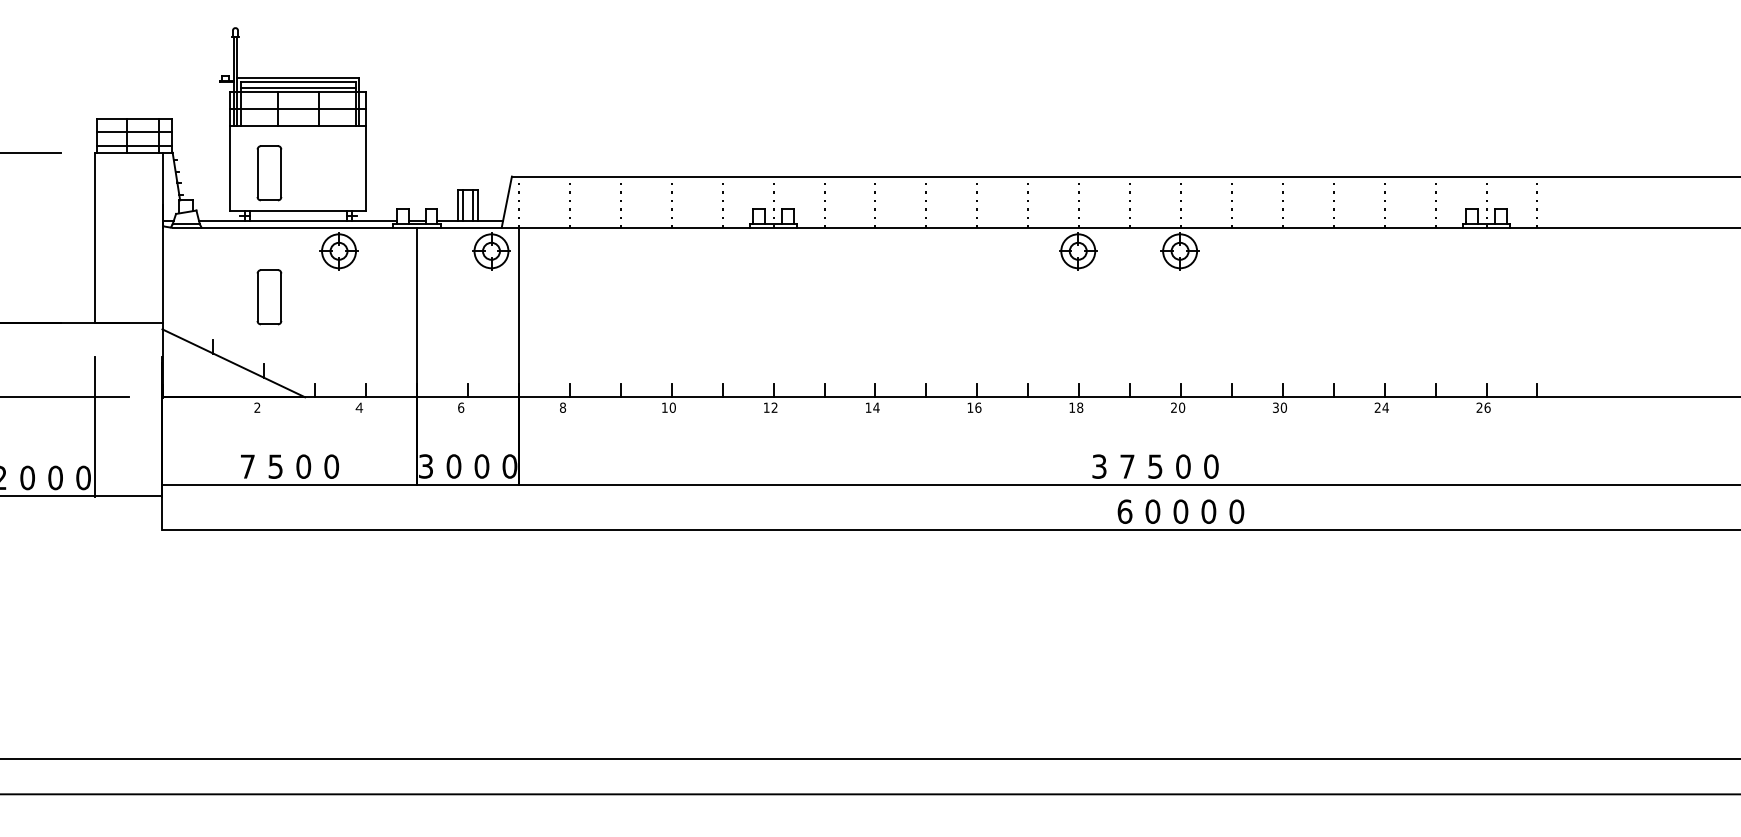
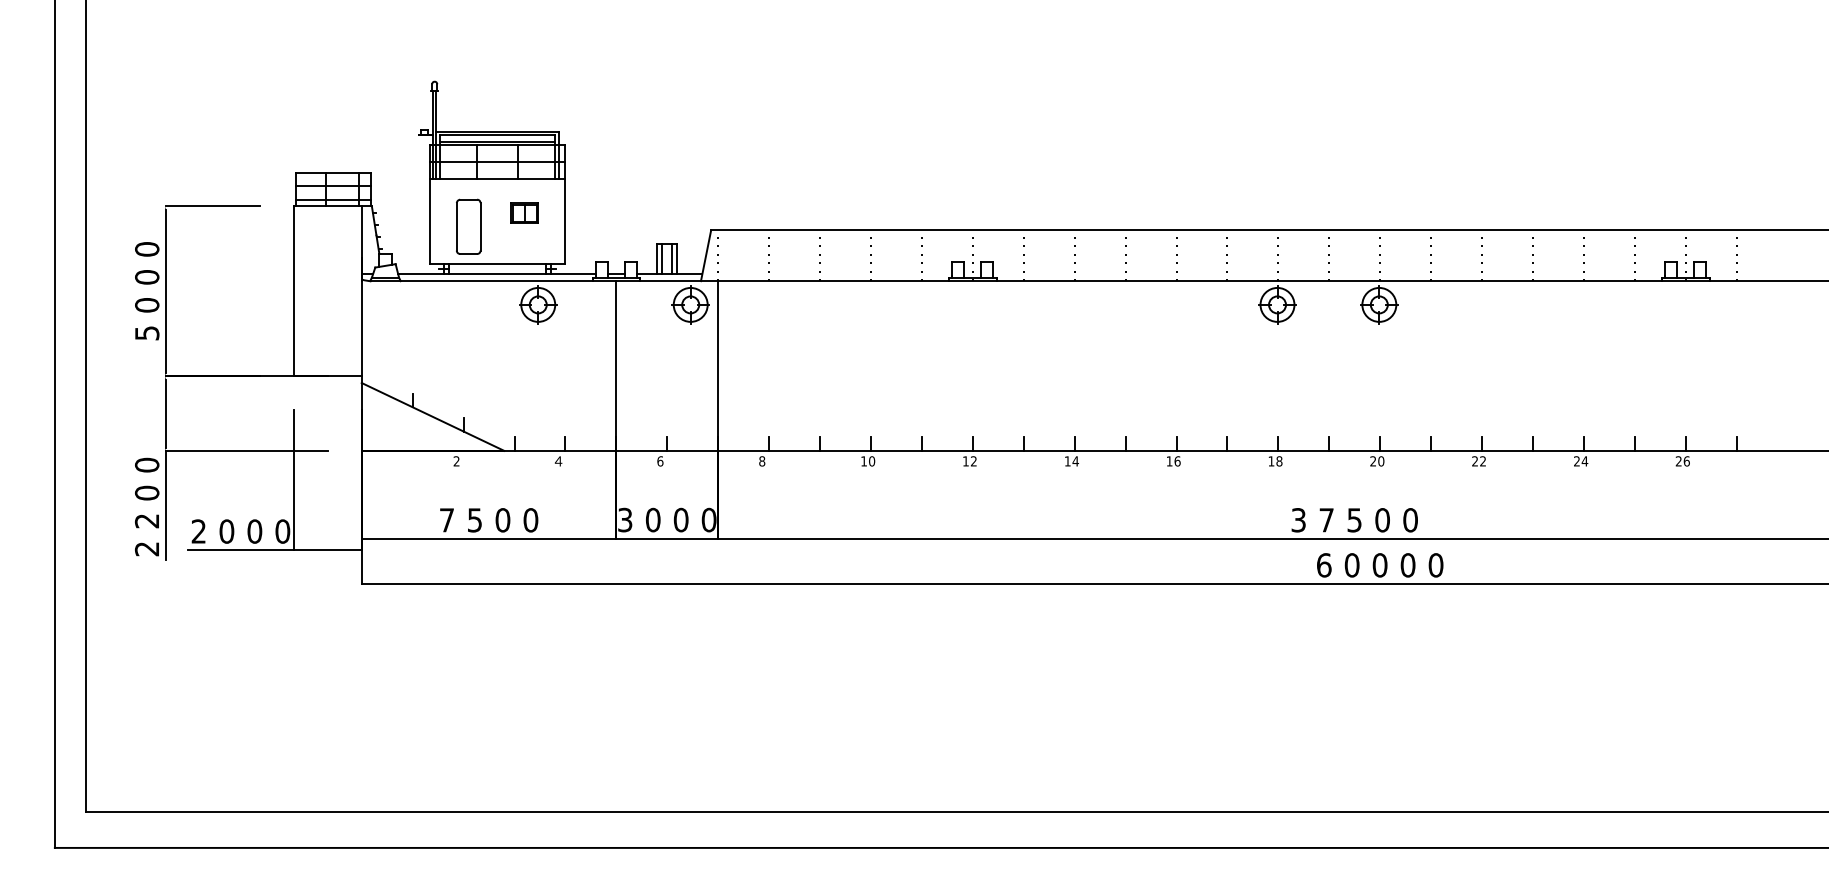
part: (325, 158) -> (524, 212), added
part: (269, 296) -> (468, 350), removed
text: (1280, 407) -> (1479, 461), 30 -> 22

